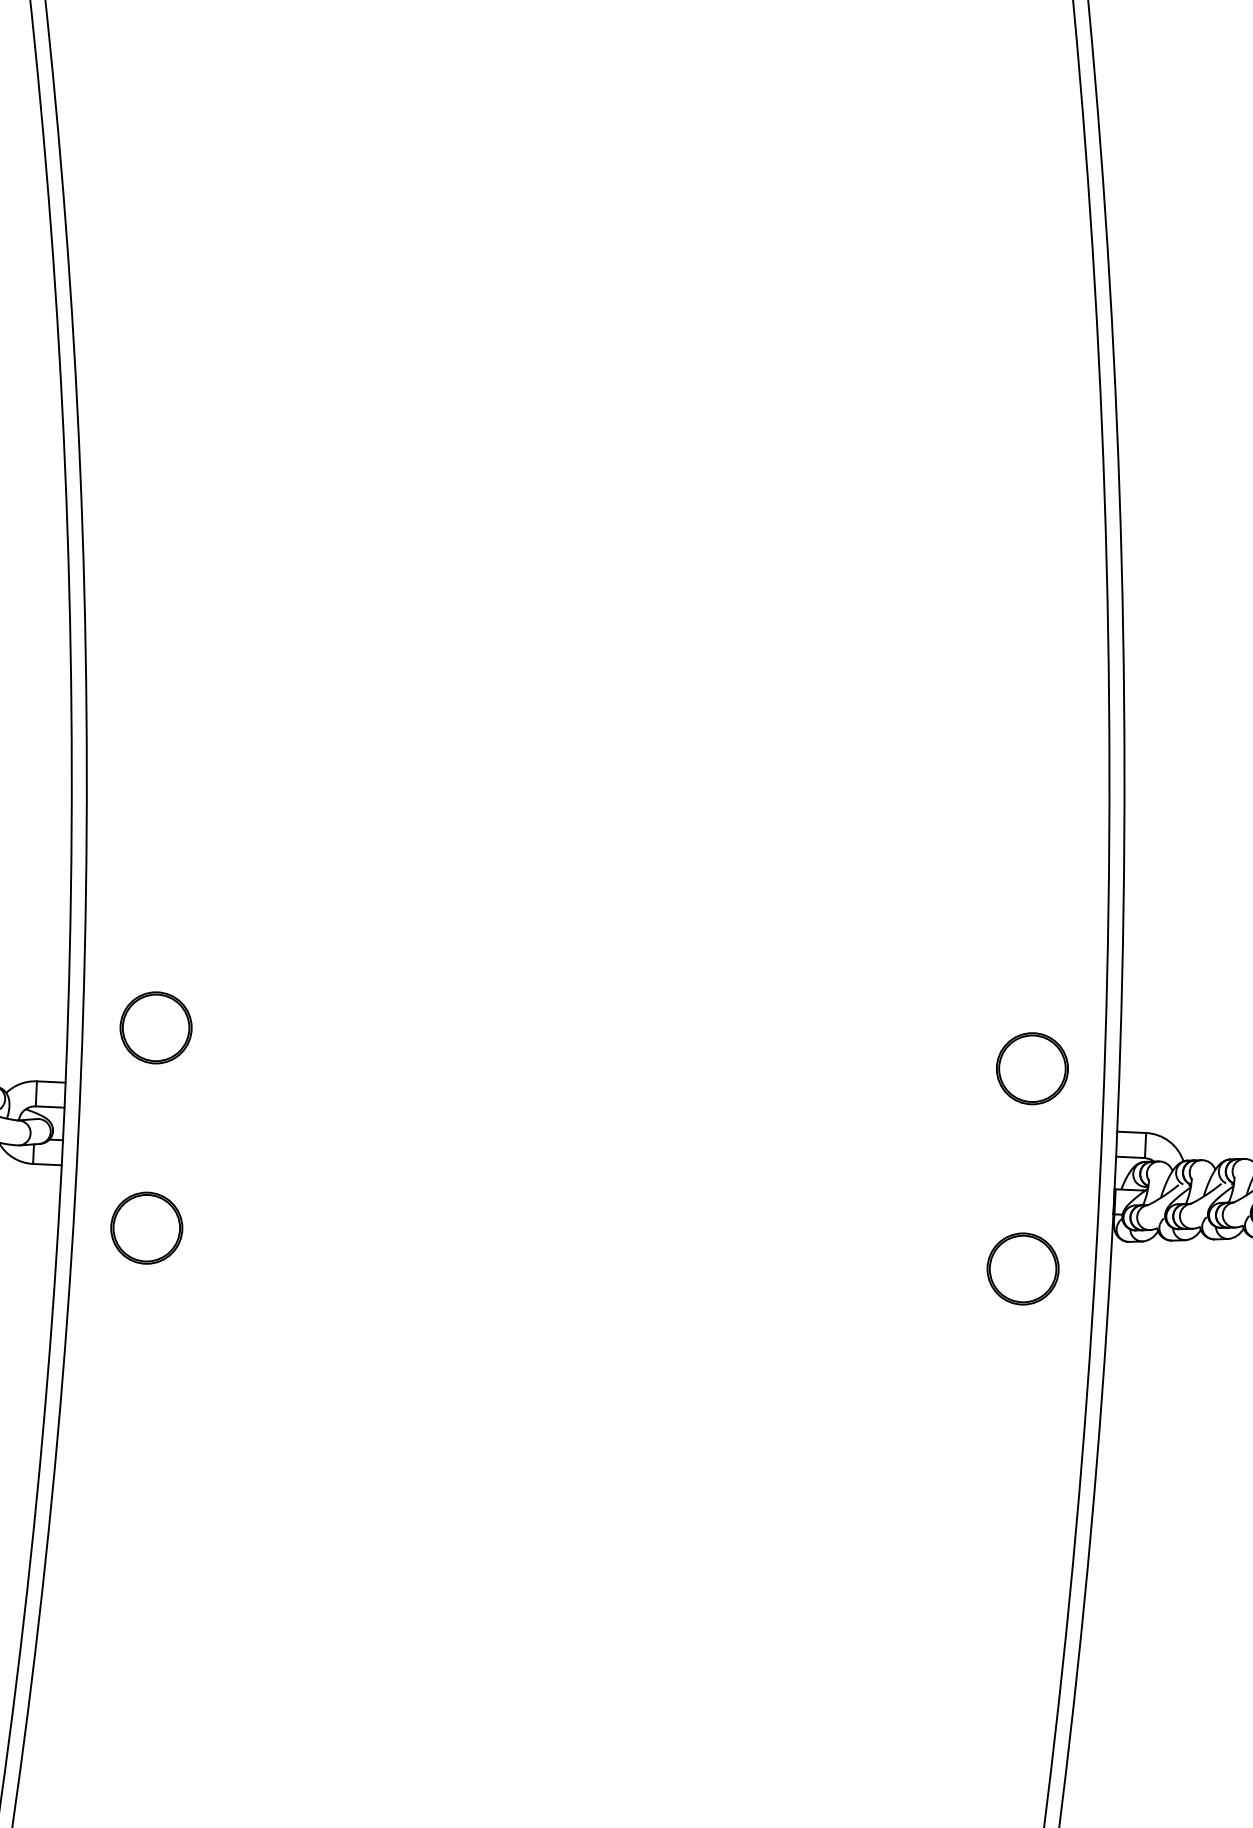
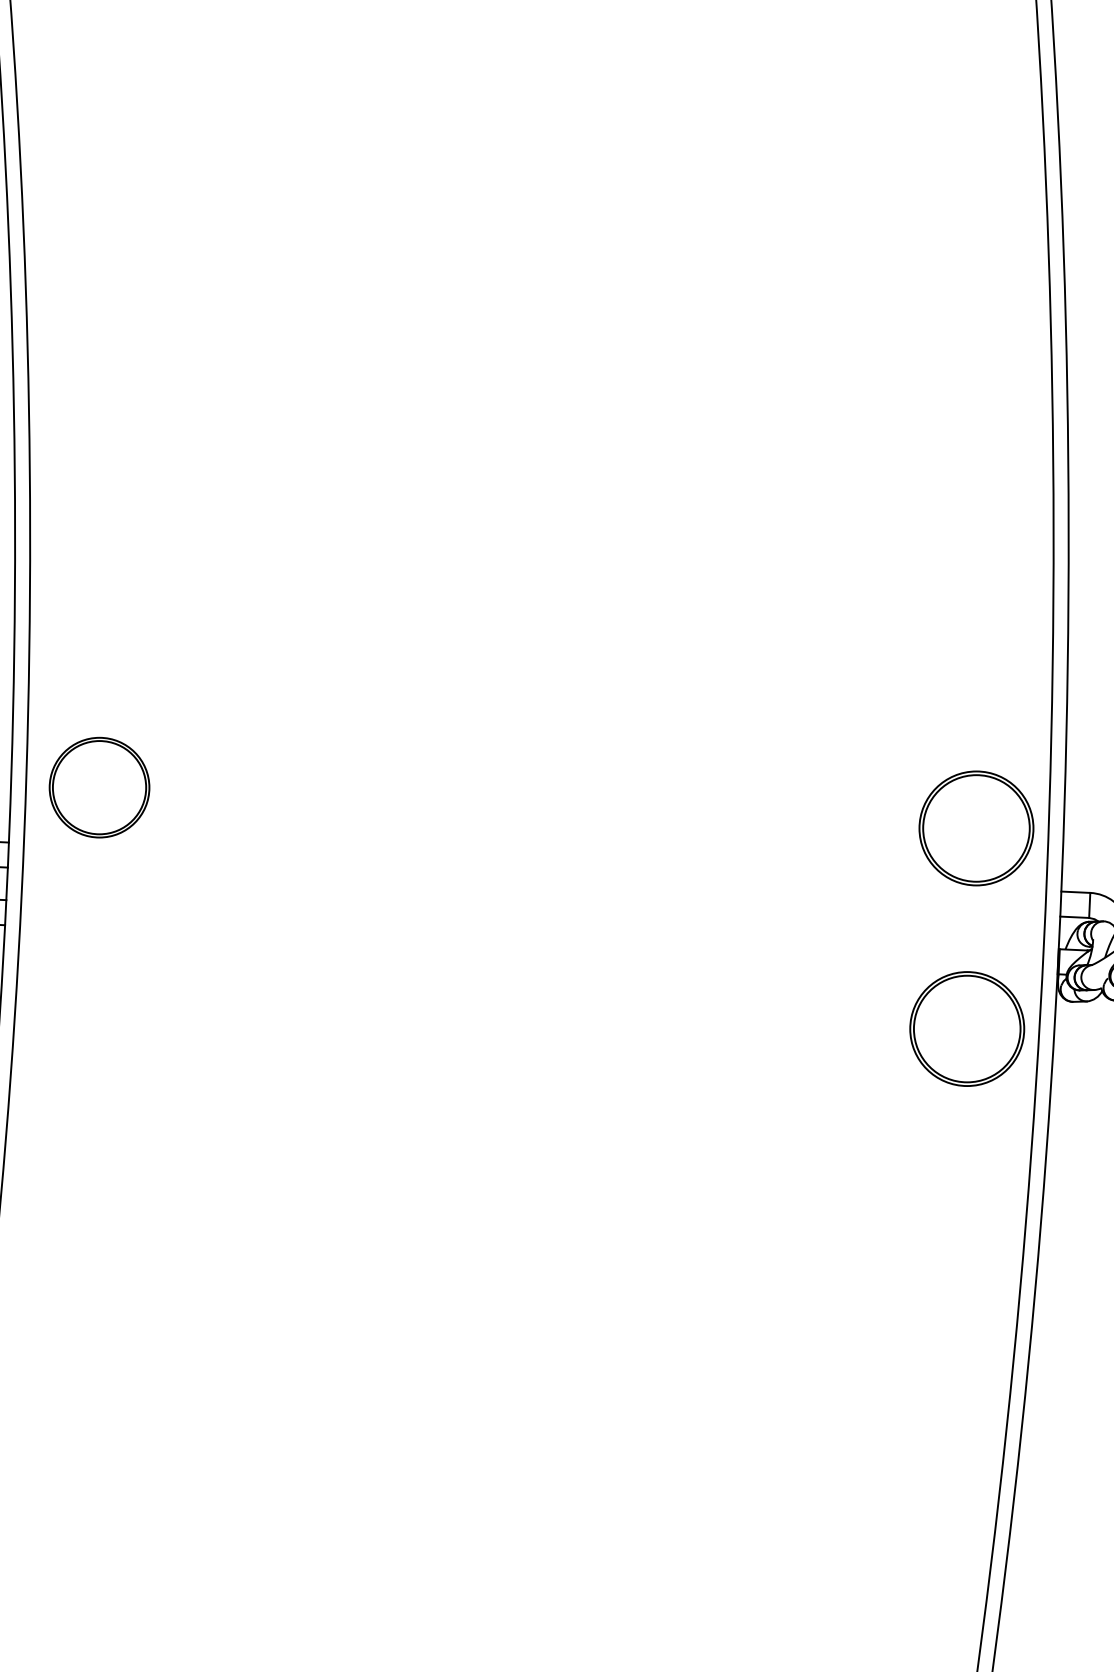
part: (155, 1027) -> (98, 787), size x1.4
part: (1032, 1068) -> (976, 828), size x1.6
part: (146, 1227) -> (89, 987), removed
part: (1022, 1268) -> (966, 1028), size x1.6

